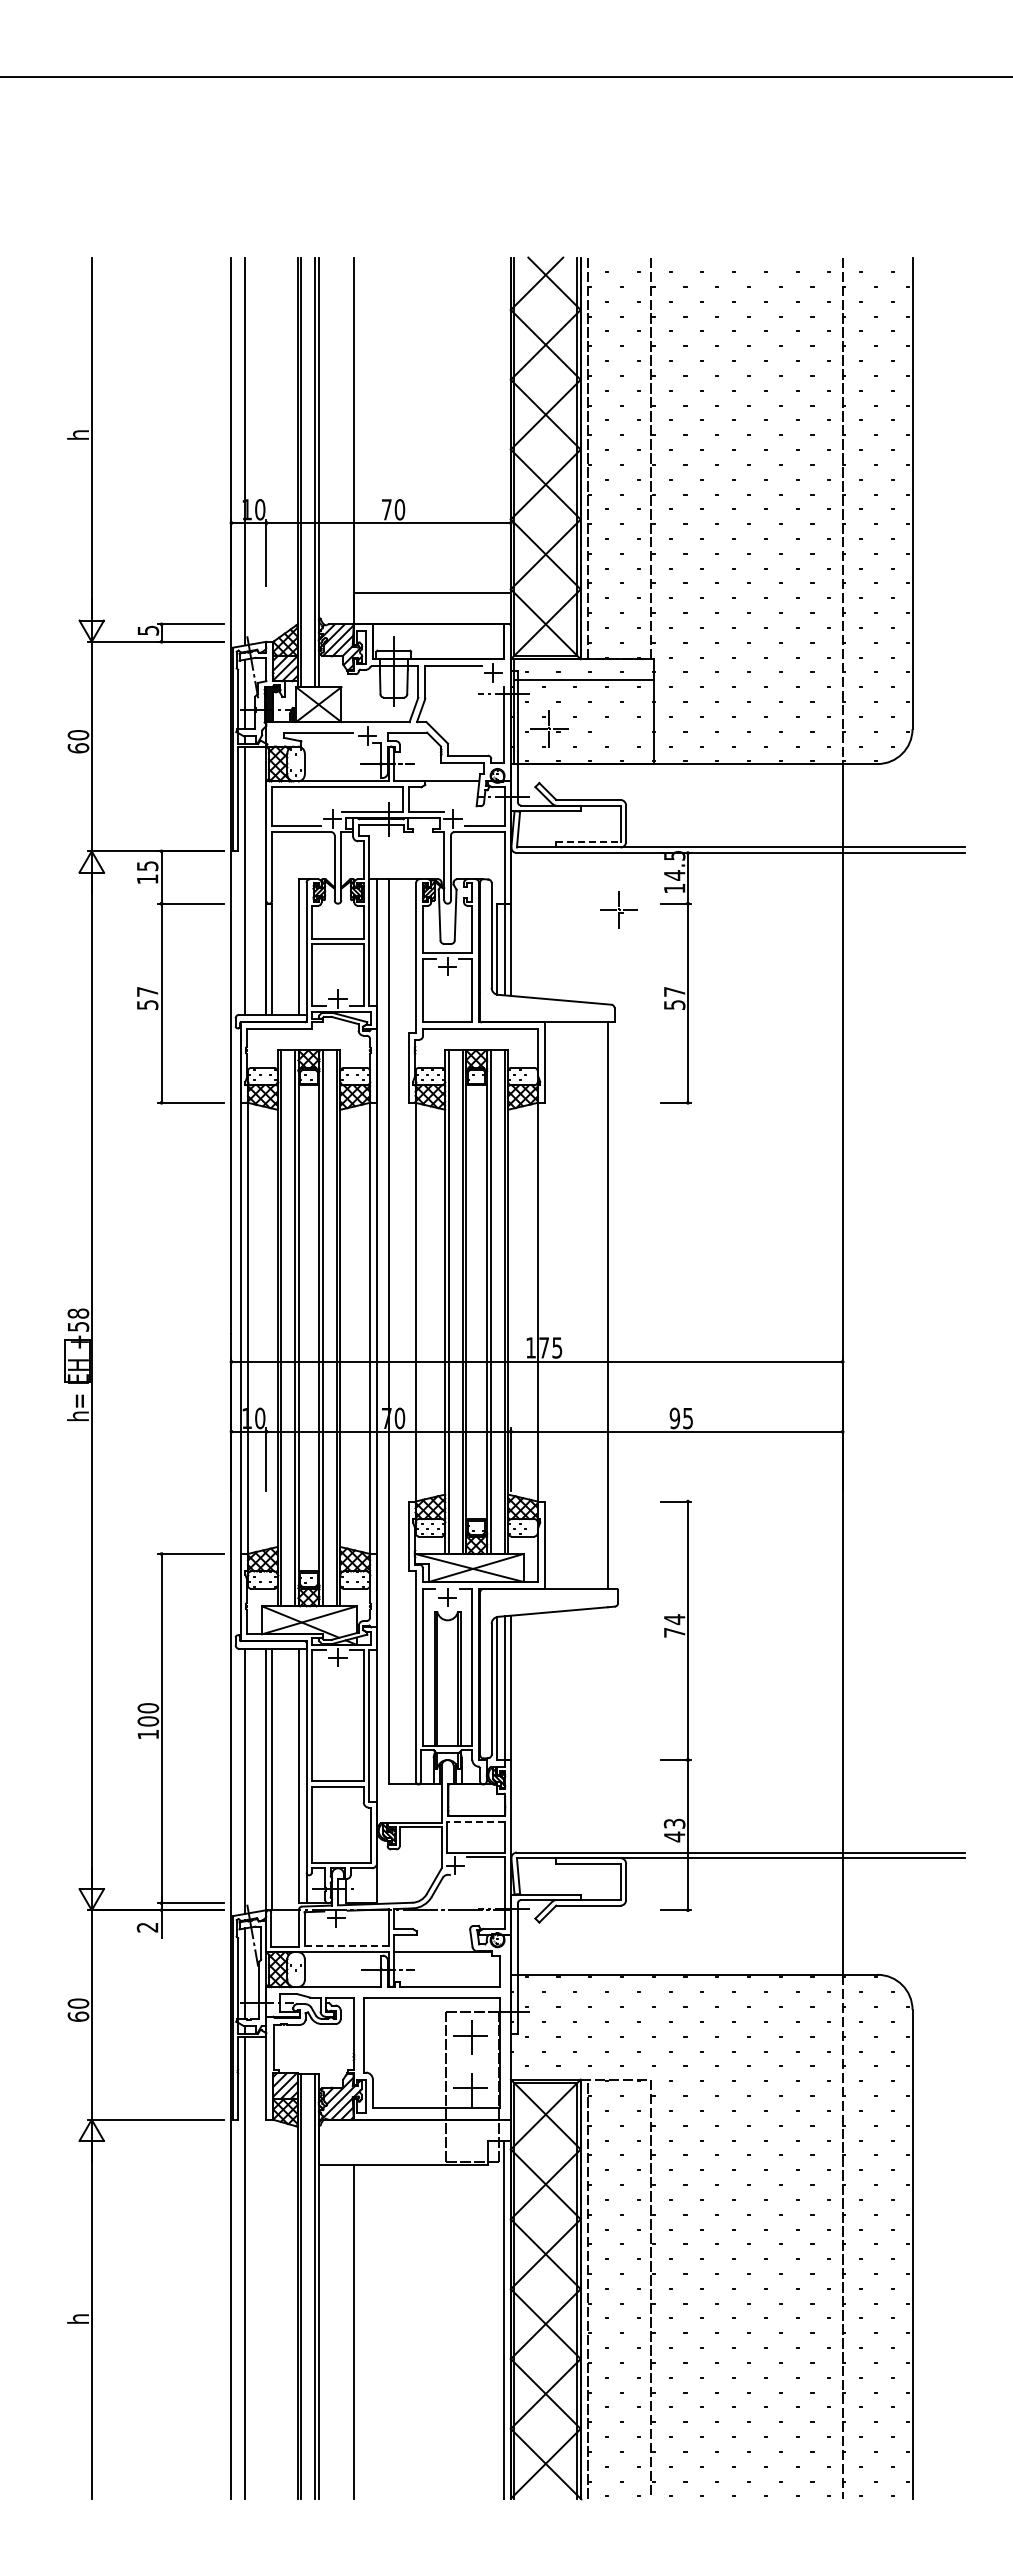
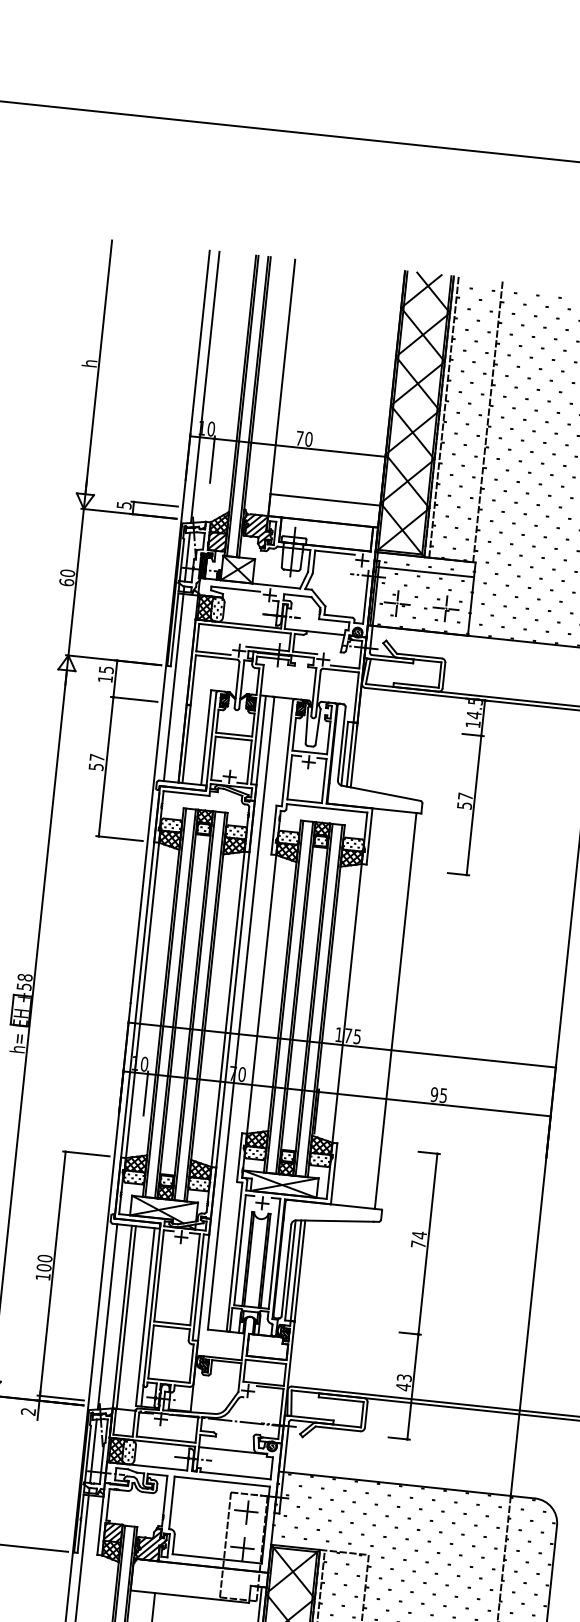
line: (588, 841) -> (416, 685), dashed -> solid
part: (618, 909) -> (445, 608), moved
line: (476, 1821) -> (266, 1361), dashed -> solid
line: (347, 1946) -> (166, 1439), dashed -> solid

